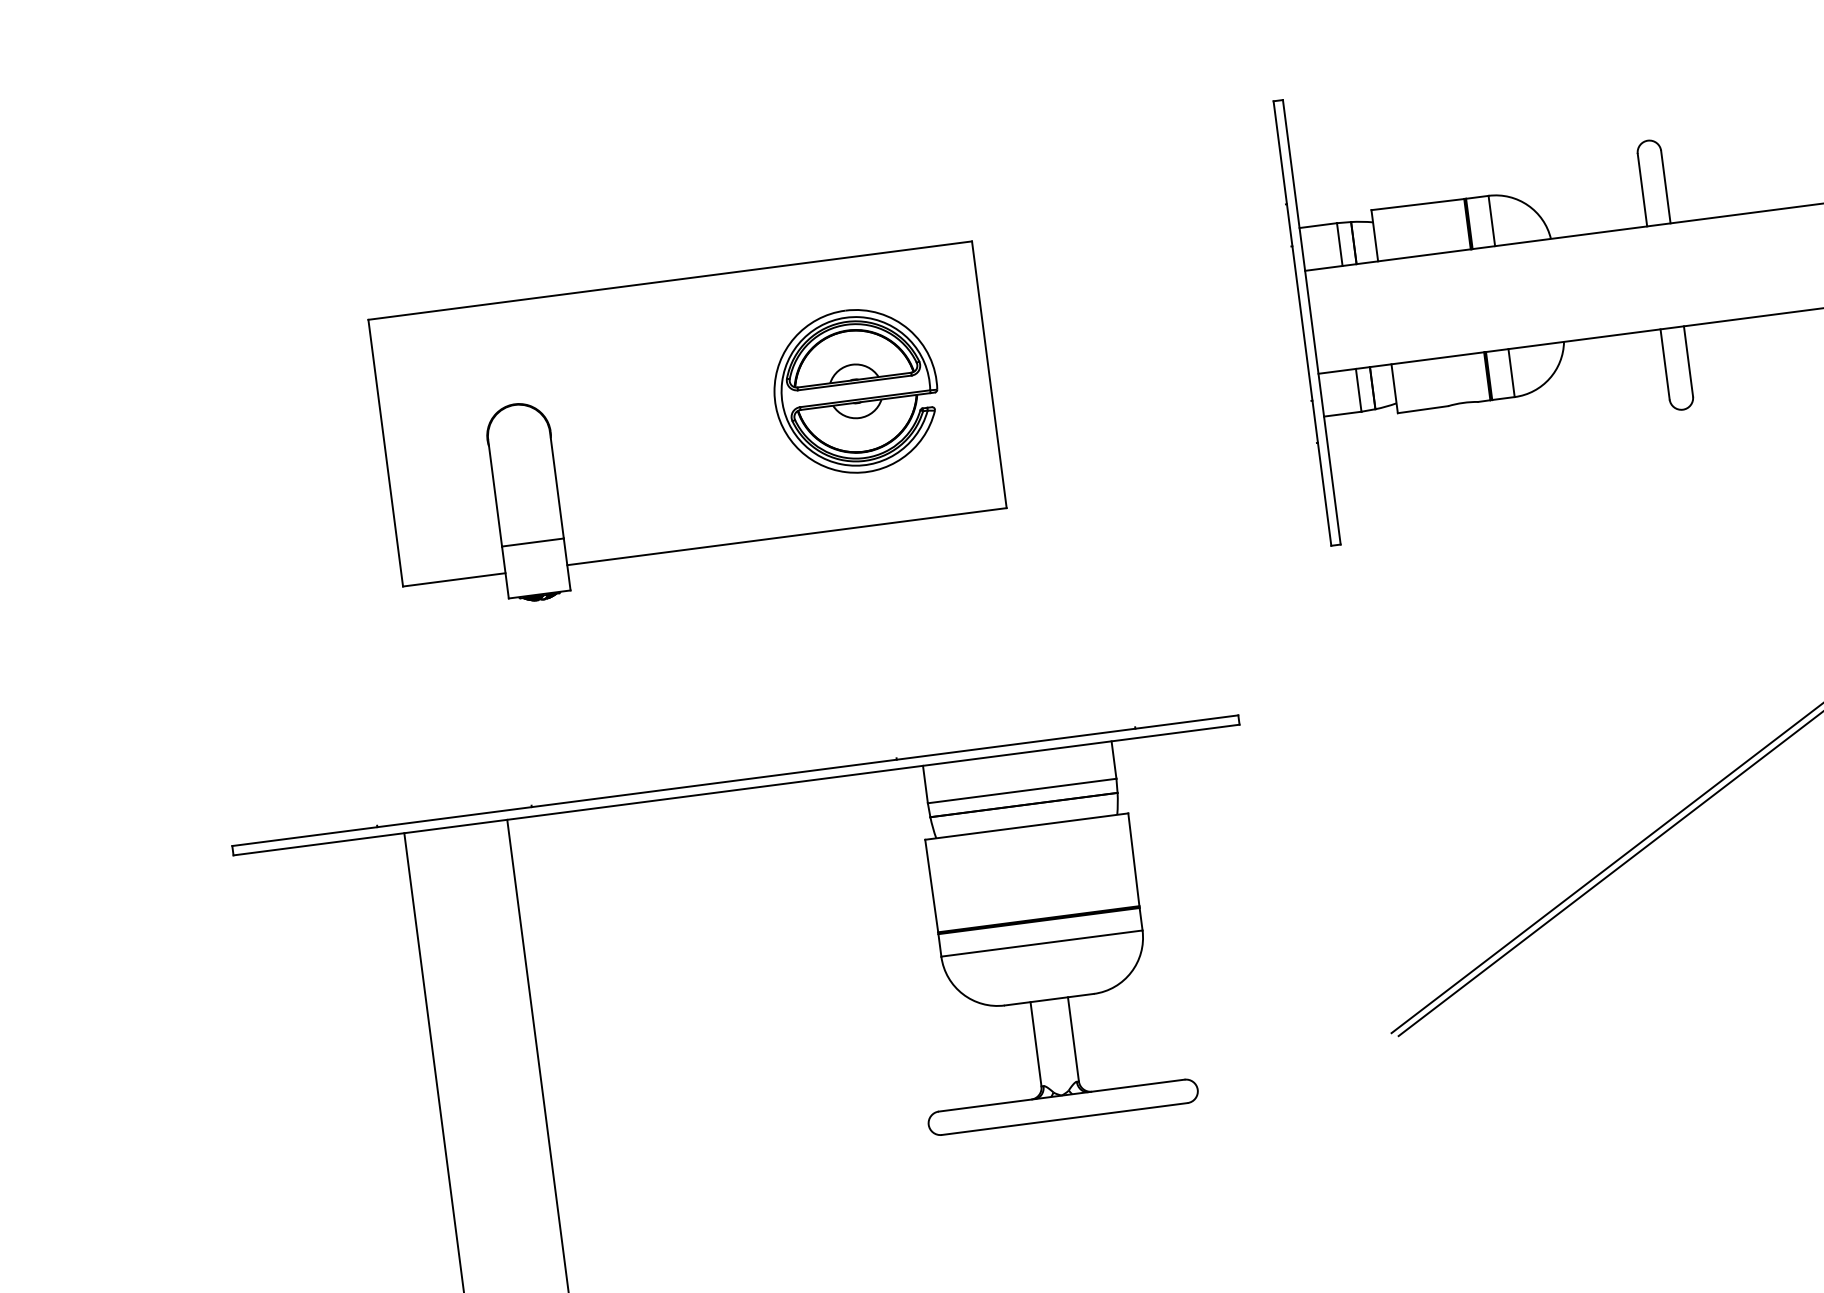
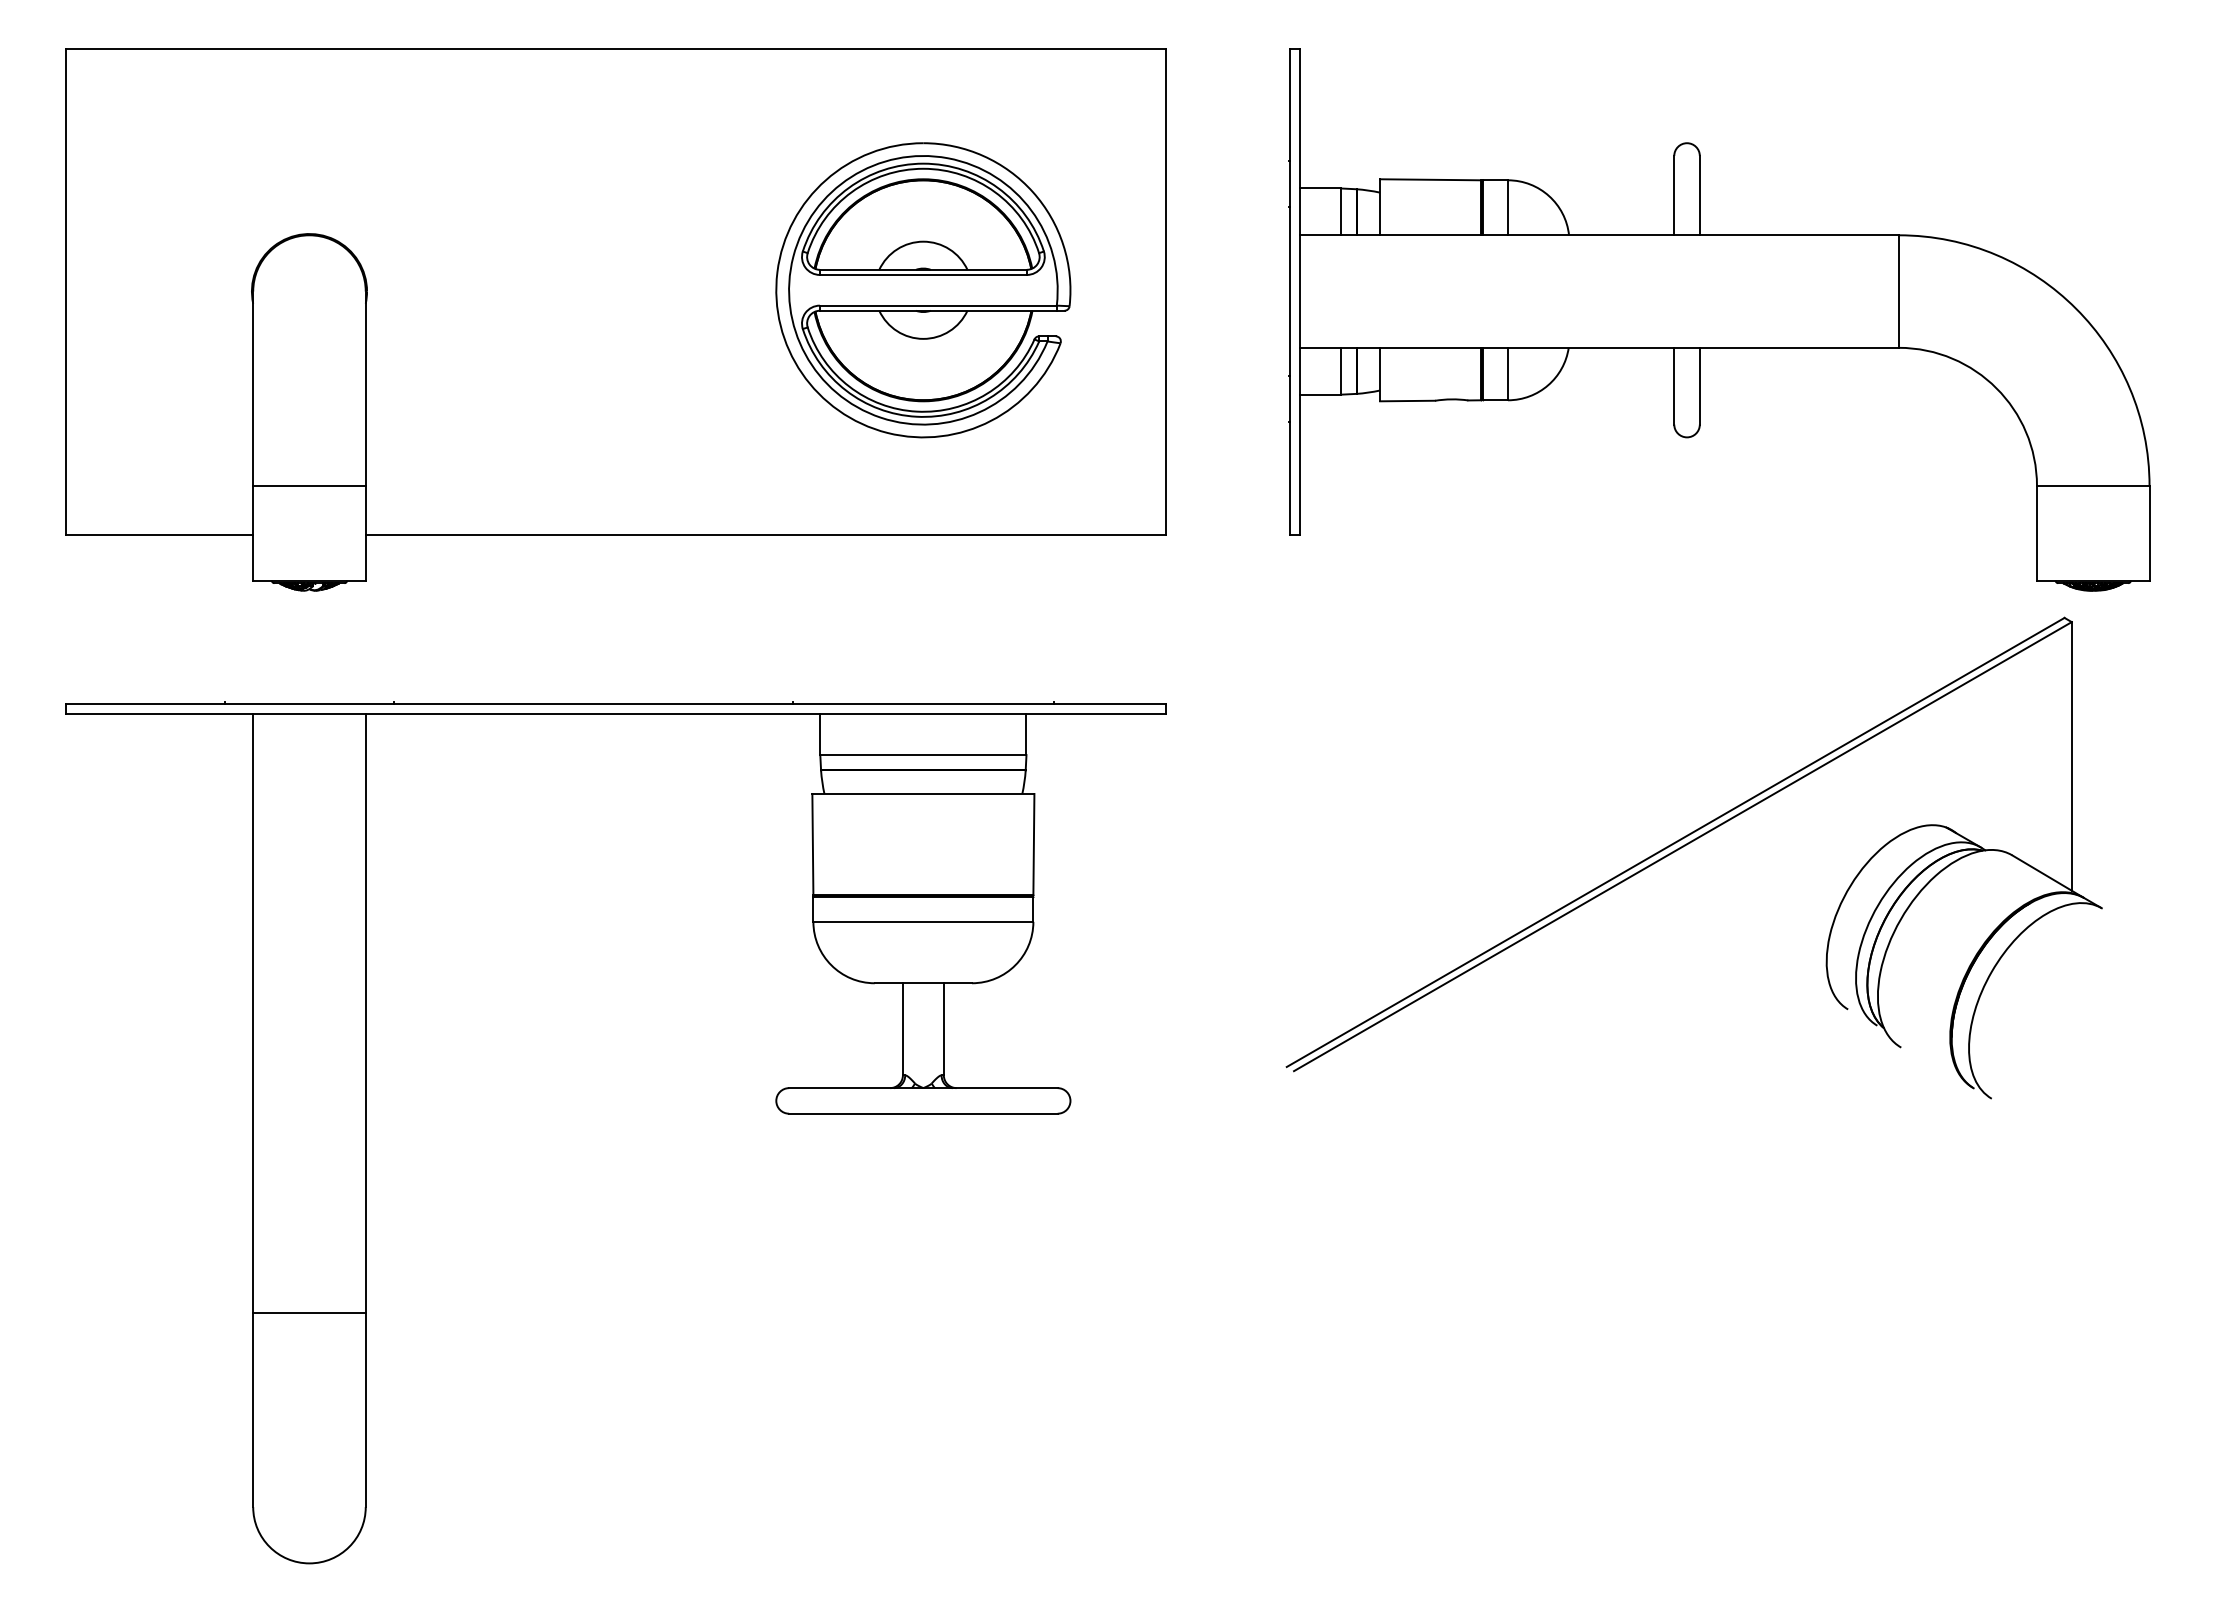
part: (688, 429) -> (615, 319), size x1.67

